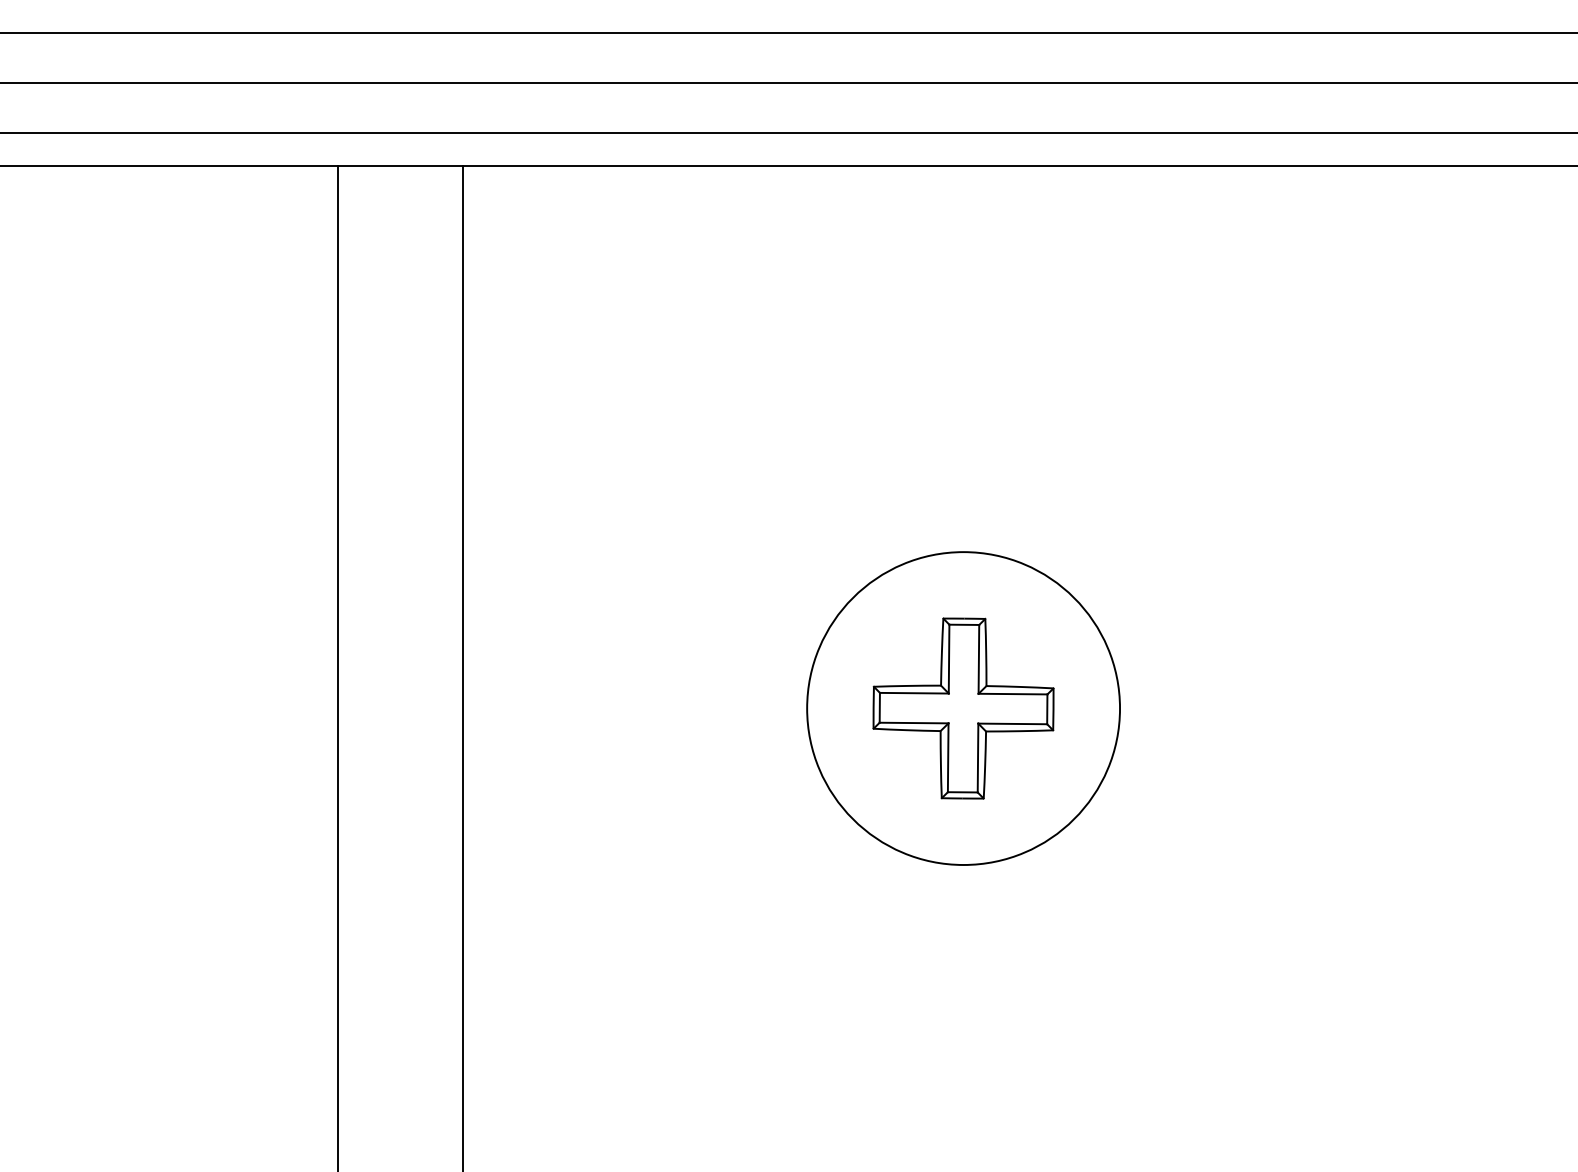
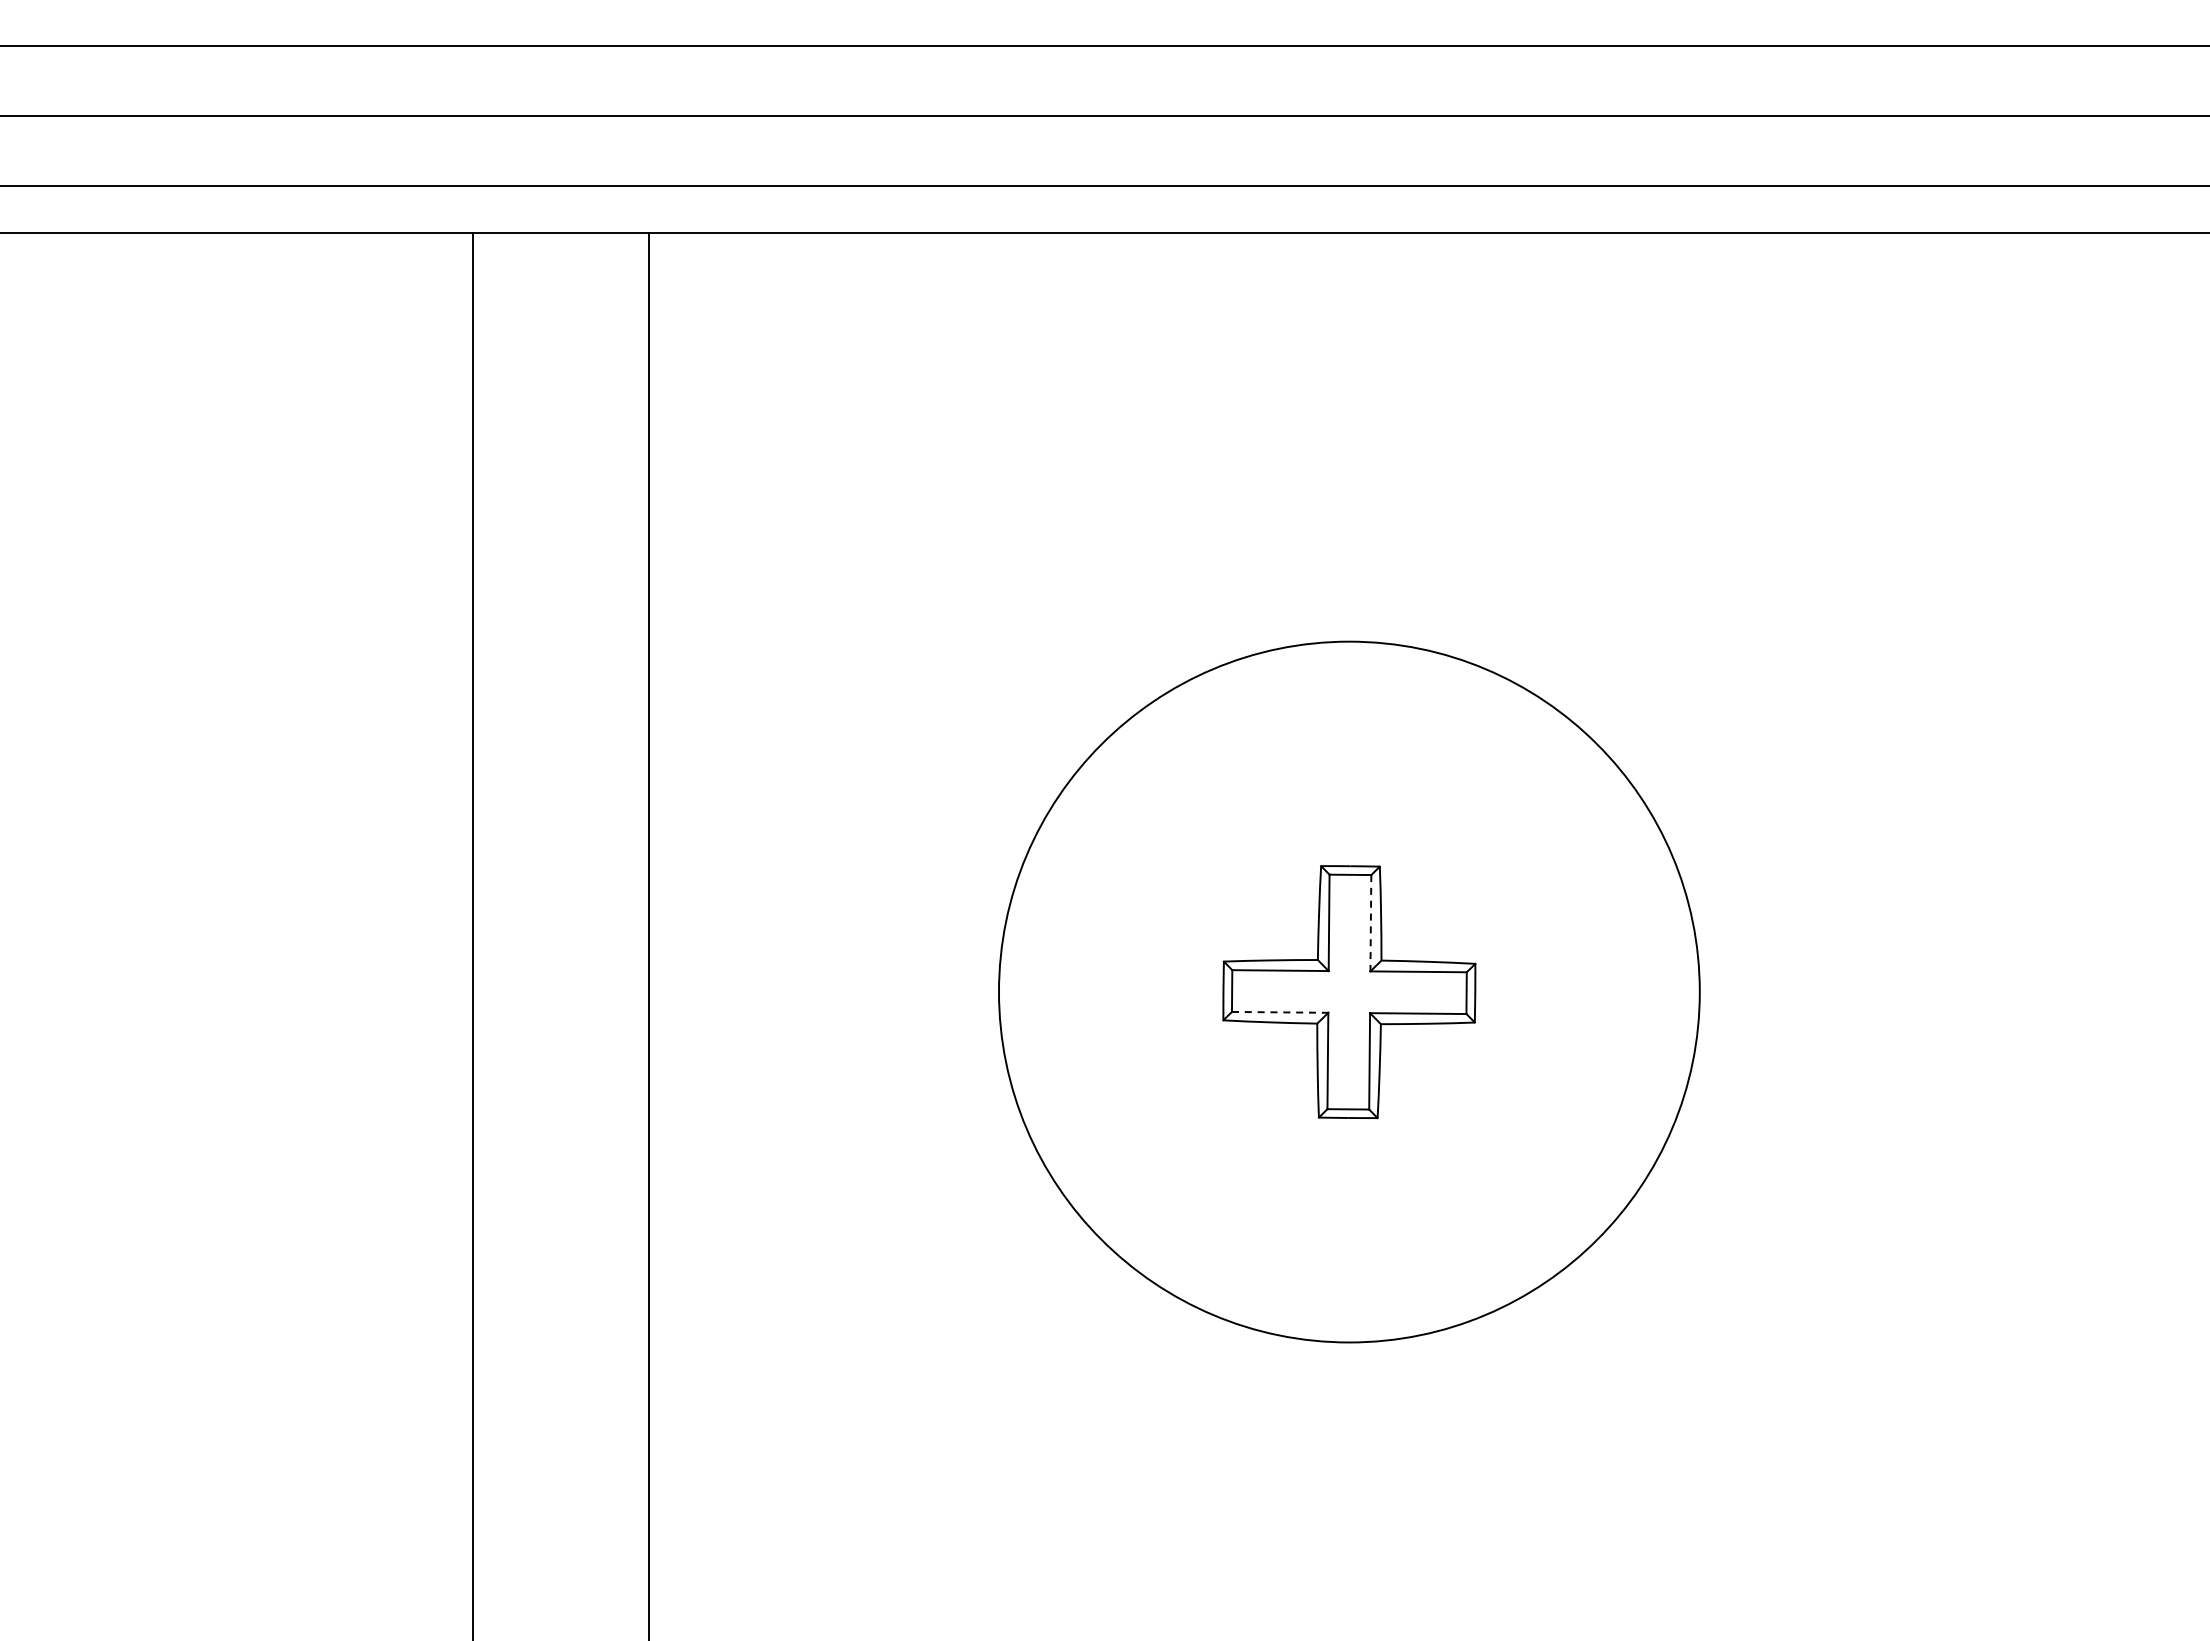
line: (978, 659) -> (1370, 923), solid -> dashed
circle: (963, 708) -> (1349, 992), size x1.6
line: (914, 723) -> (1280, 1012), solid -> dashed

